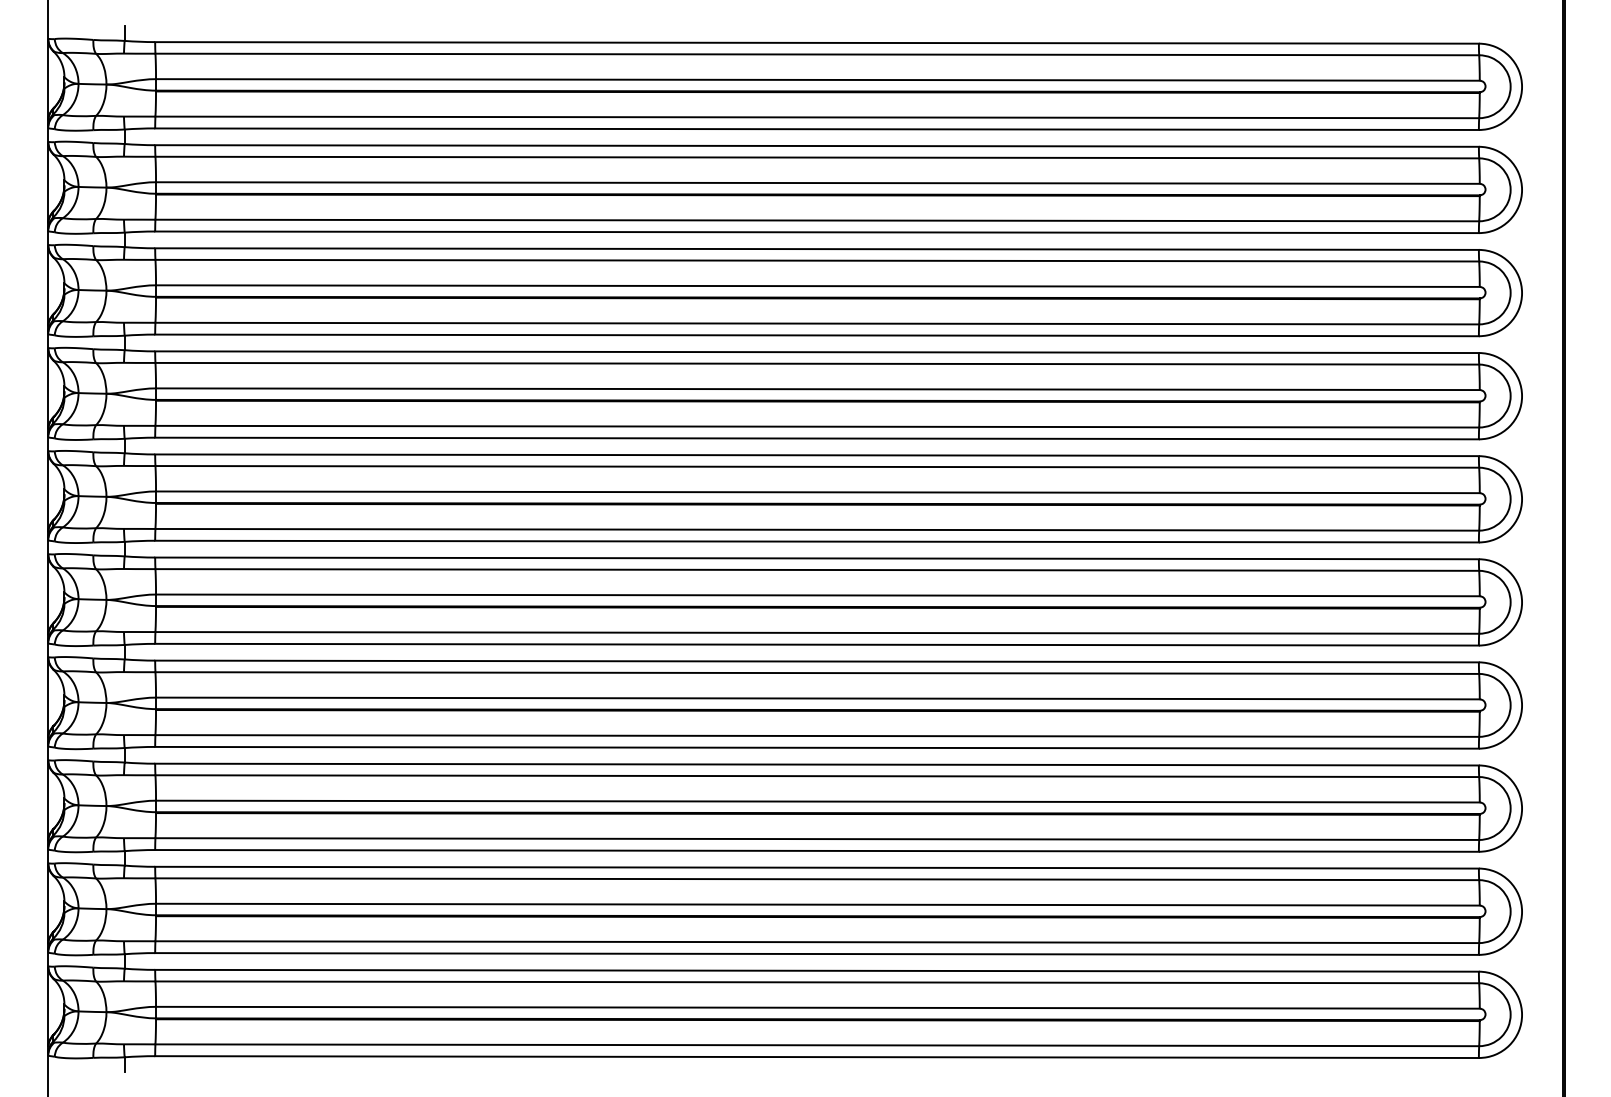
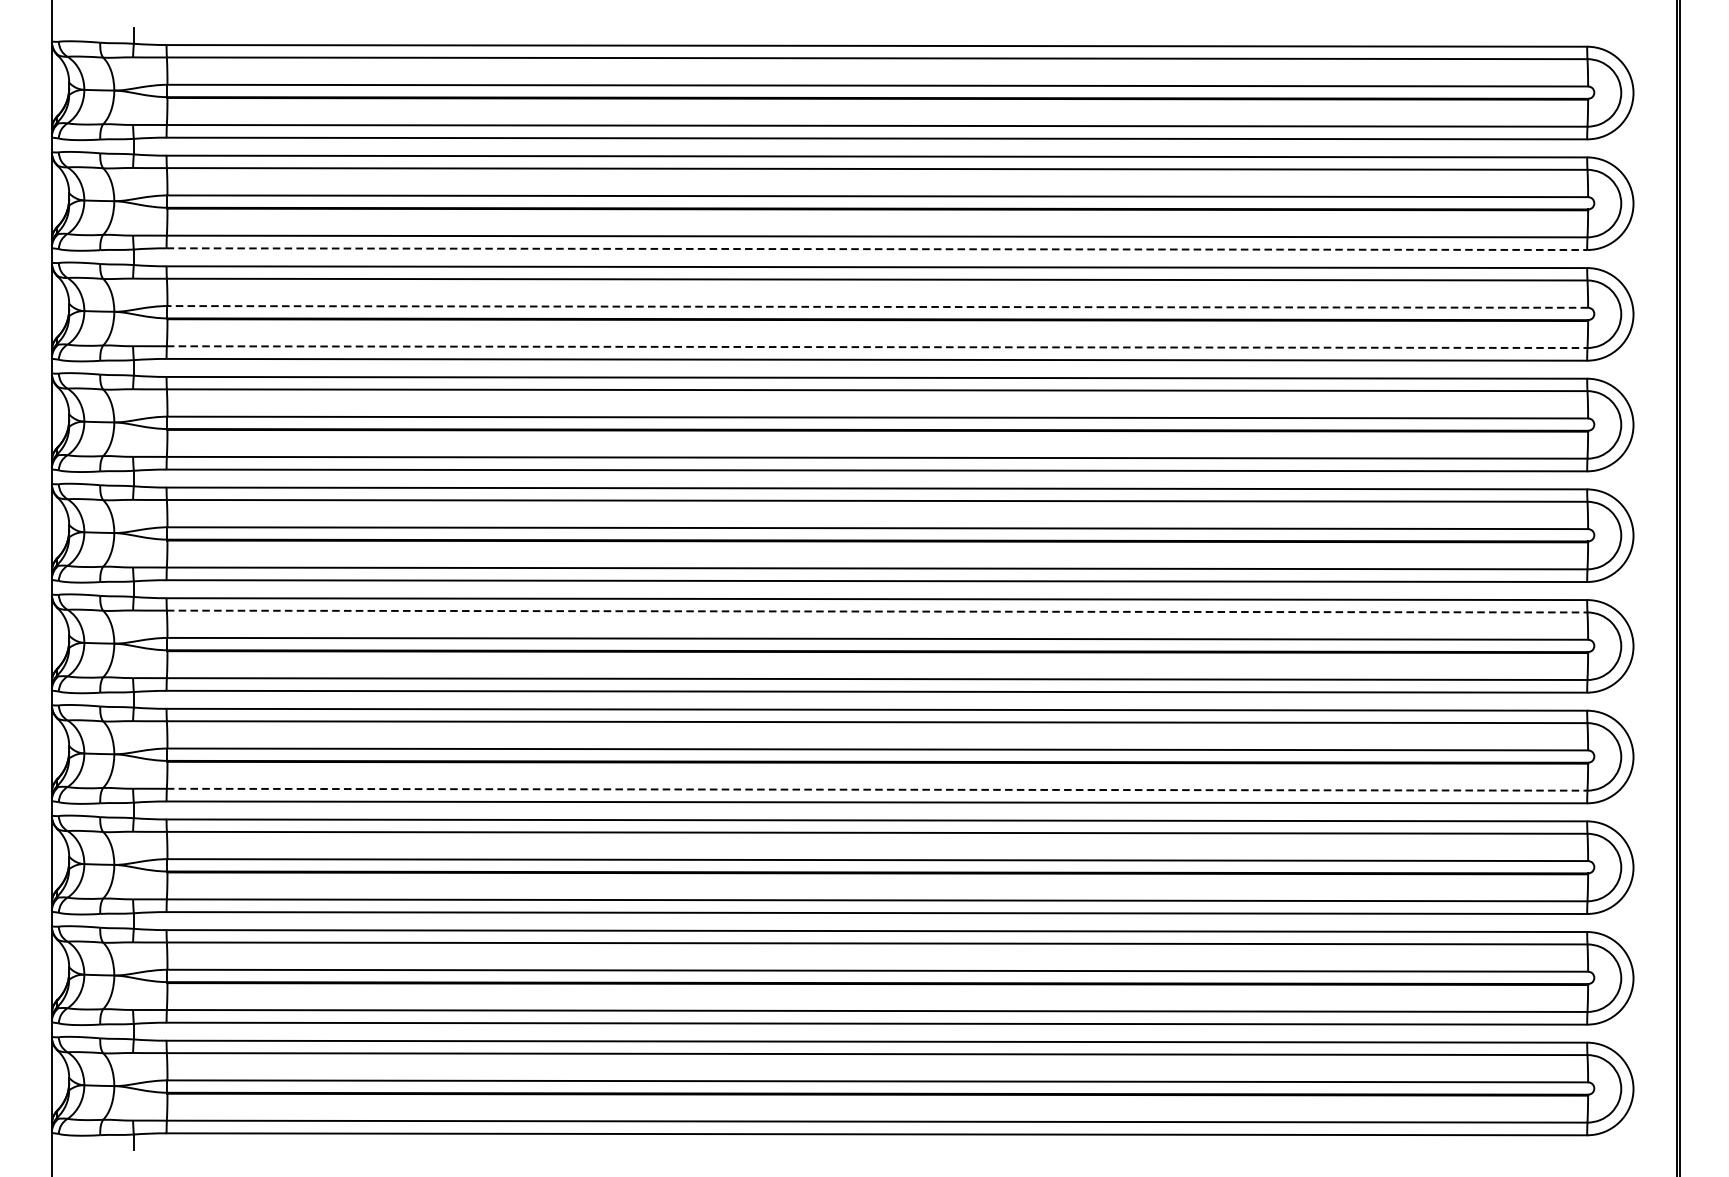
line: (817, 232) -> (877, 249), solid -> dashed
line: (817, 286) -> (877, 307), solid -> dashed
line: (817, 323) -> (877, 347), solid -> dashed
line: (817, 569) -> (877, 611), solid -> dashed
line: (817, 736) -> (877, 790), solid -> dashed

